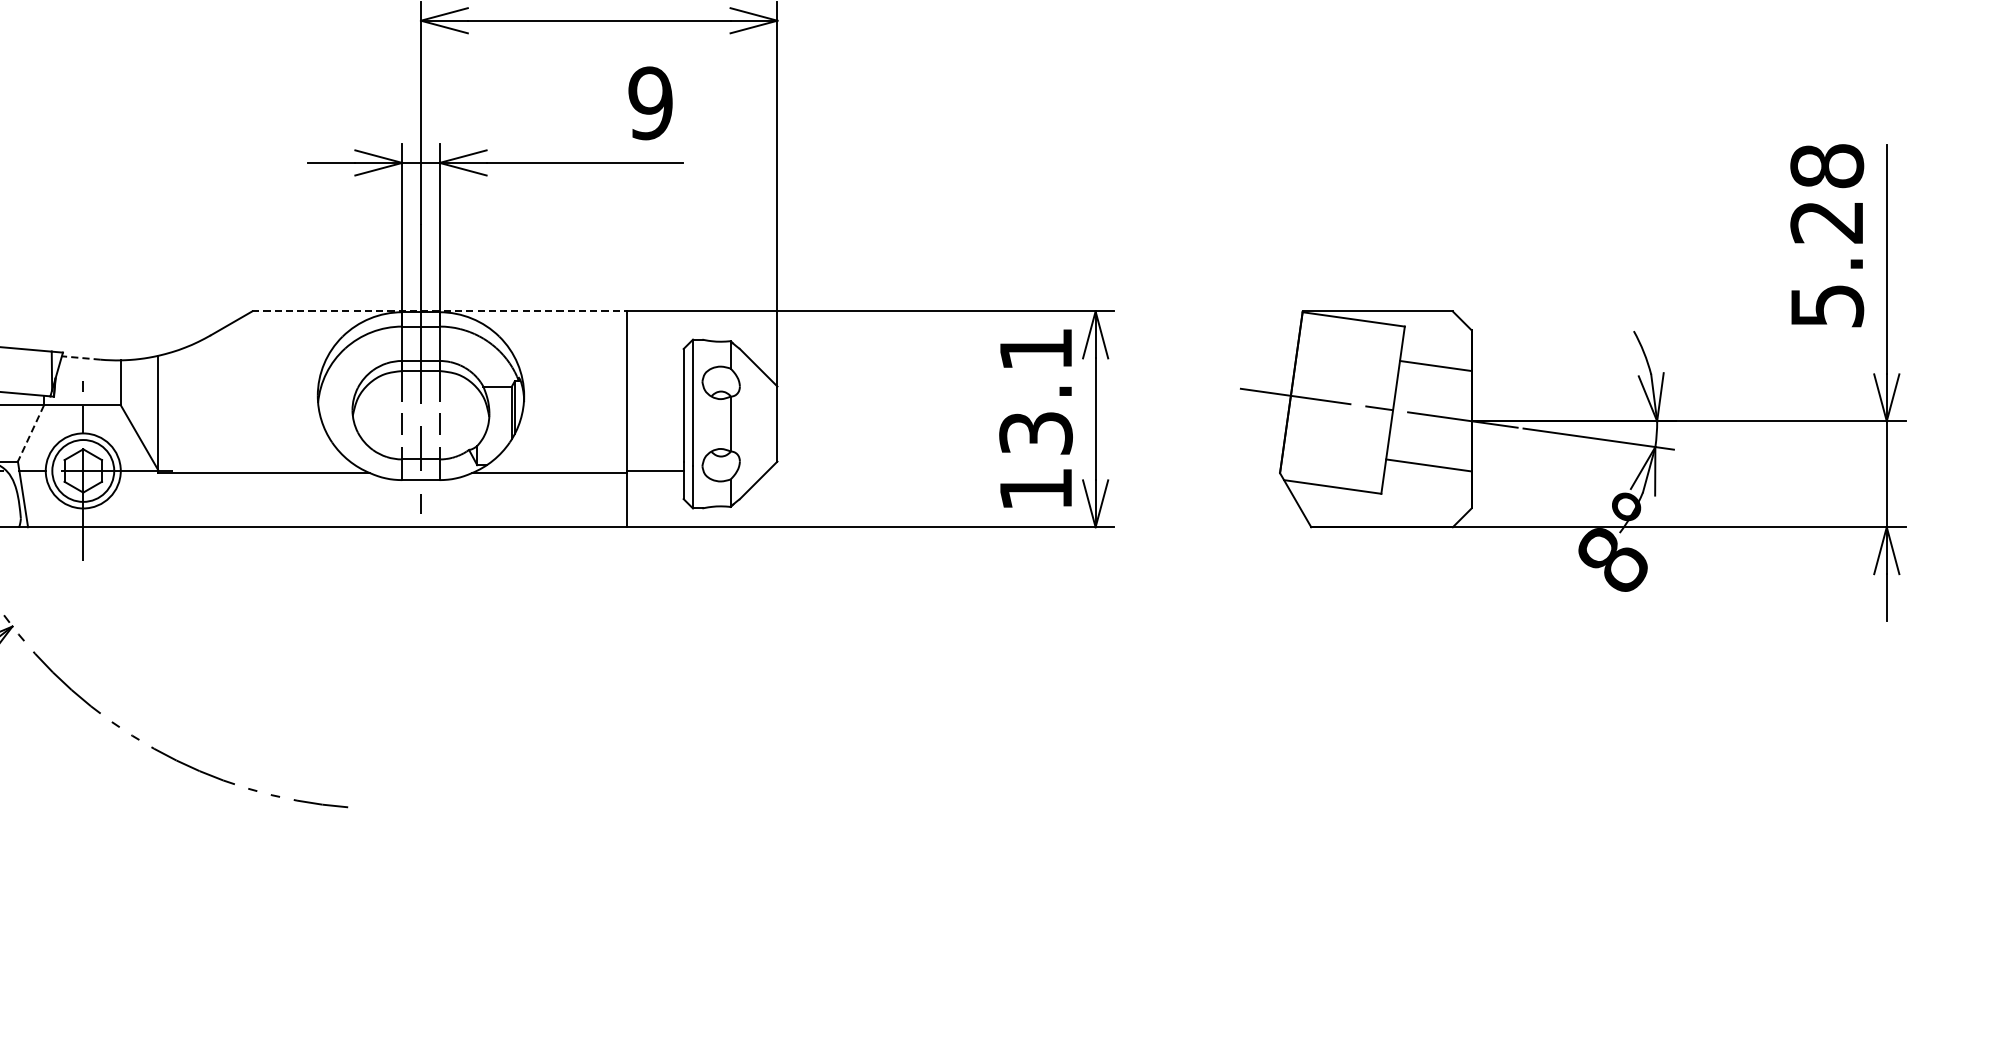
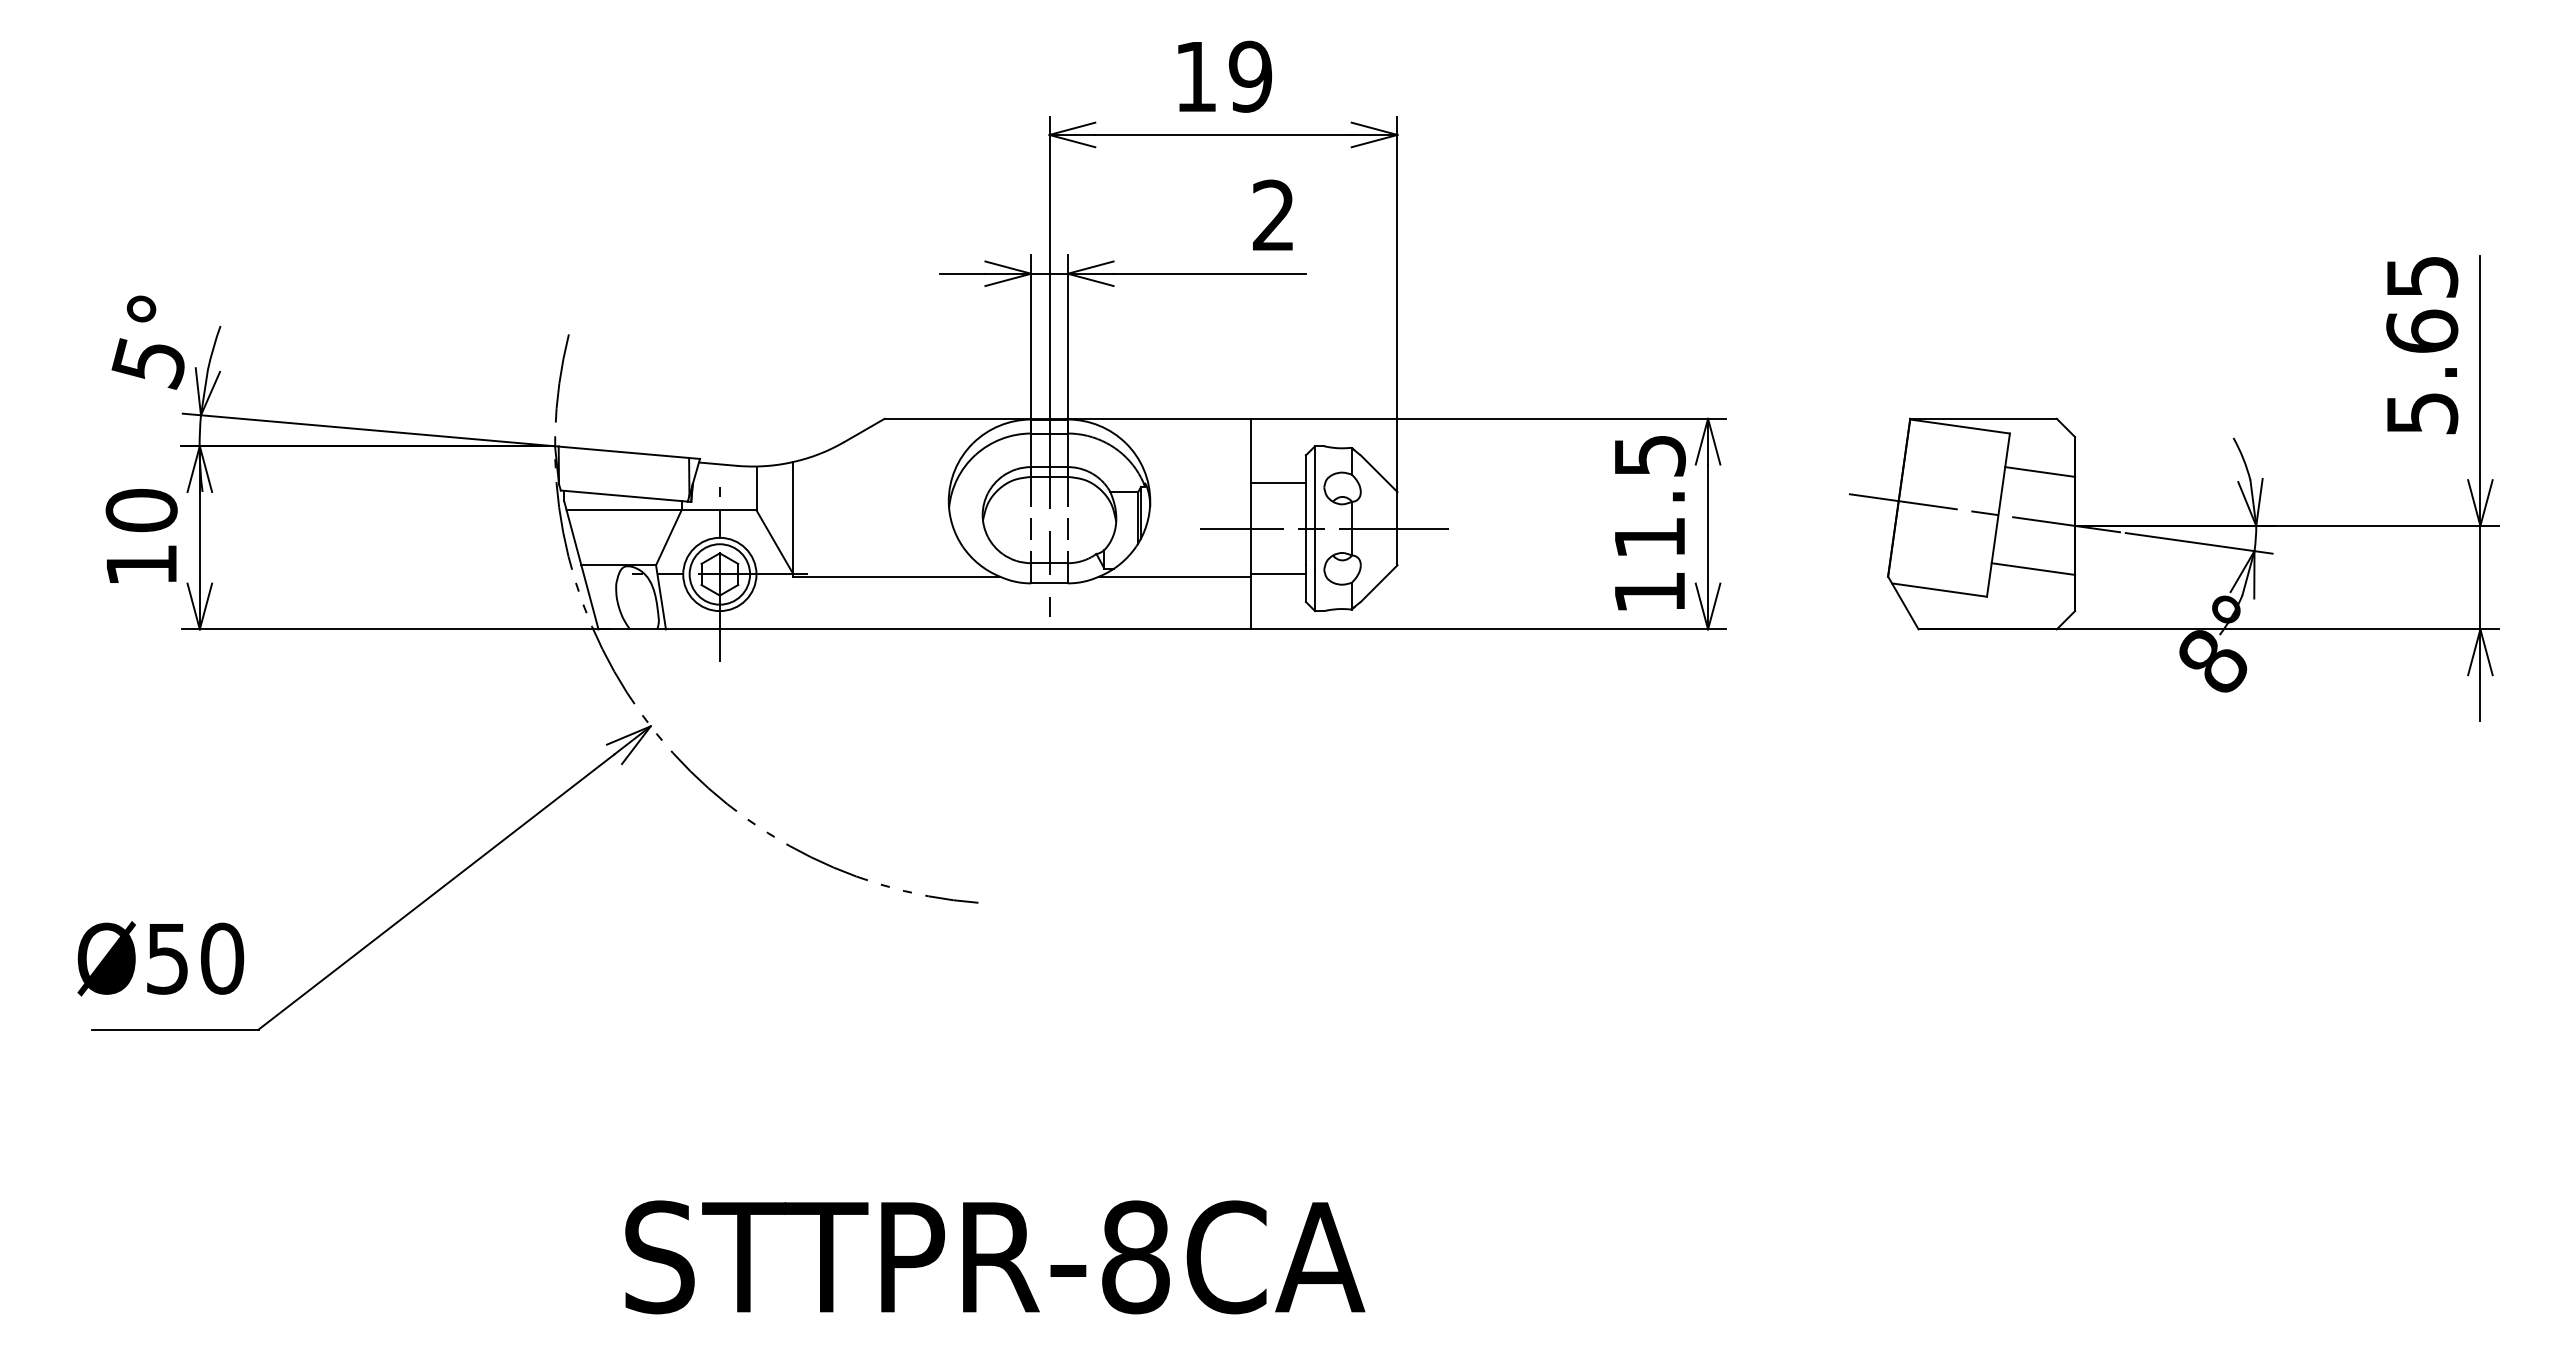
text: (650, 103) -> (1273, 215), 9 -> 2
text: (1827, 193) -> (2422, 303), 5.28 -> 5.65
line: (440, 311) -> (1068, 418), dashed -> solid
line: (80, 358) -> (717, 464), dashed -> solid
line: (654, 376) -> (1277, 482), added
text: (1035, 392) -> (1649, 497), 13.1 -> 11.5
line: (701, 423) -> (1323, 528), added
line: (30, 434) -> (668, 538), dashed -> solid

